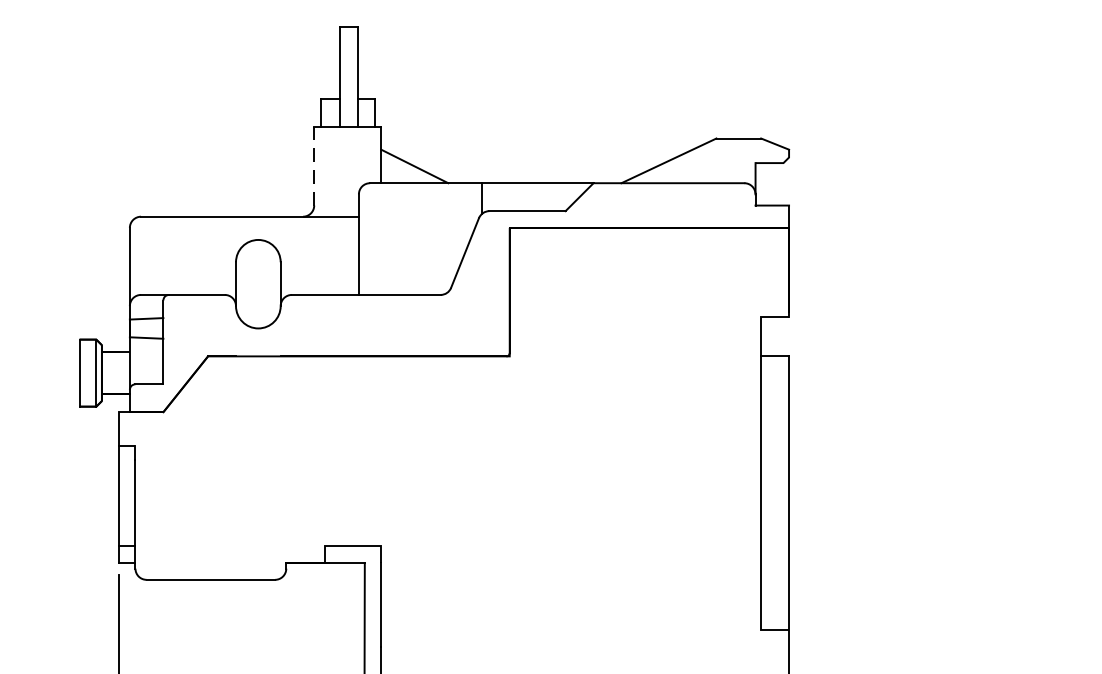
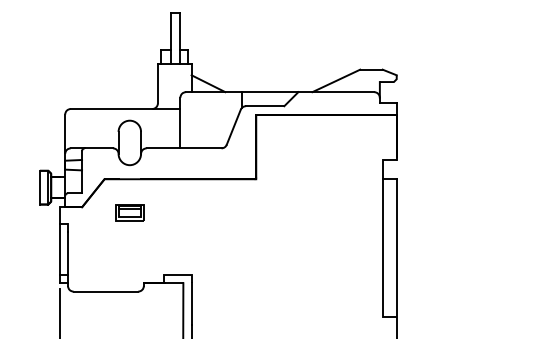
line: (313, 165) -> (157, 83), dashed -> solid
part: (257, 422) -> (129, 212), added

